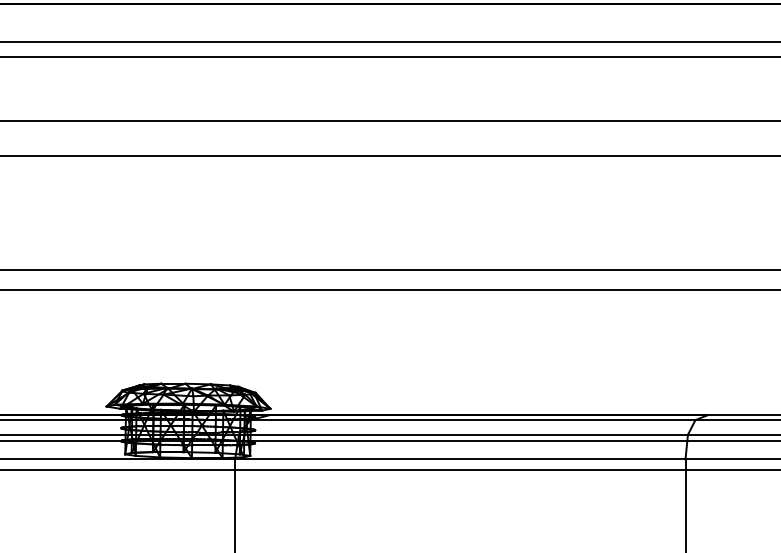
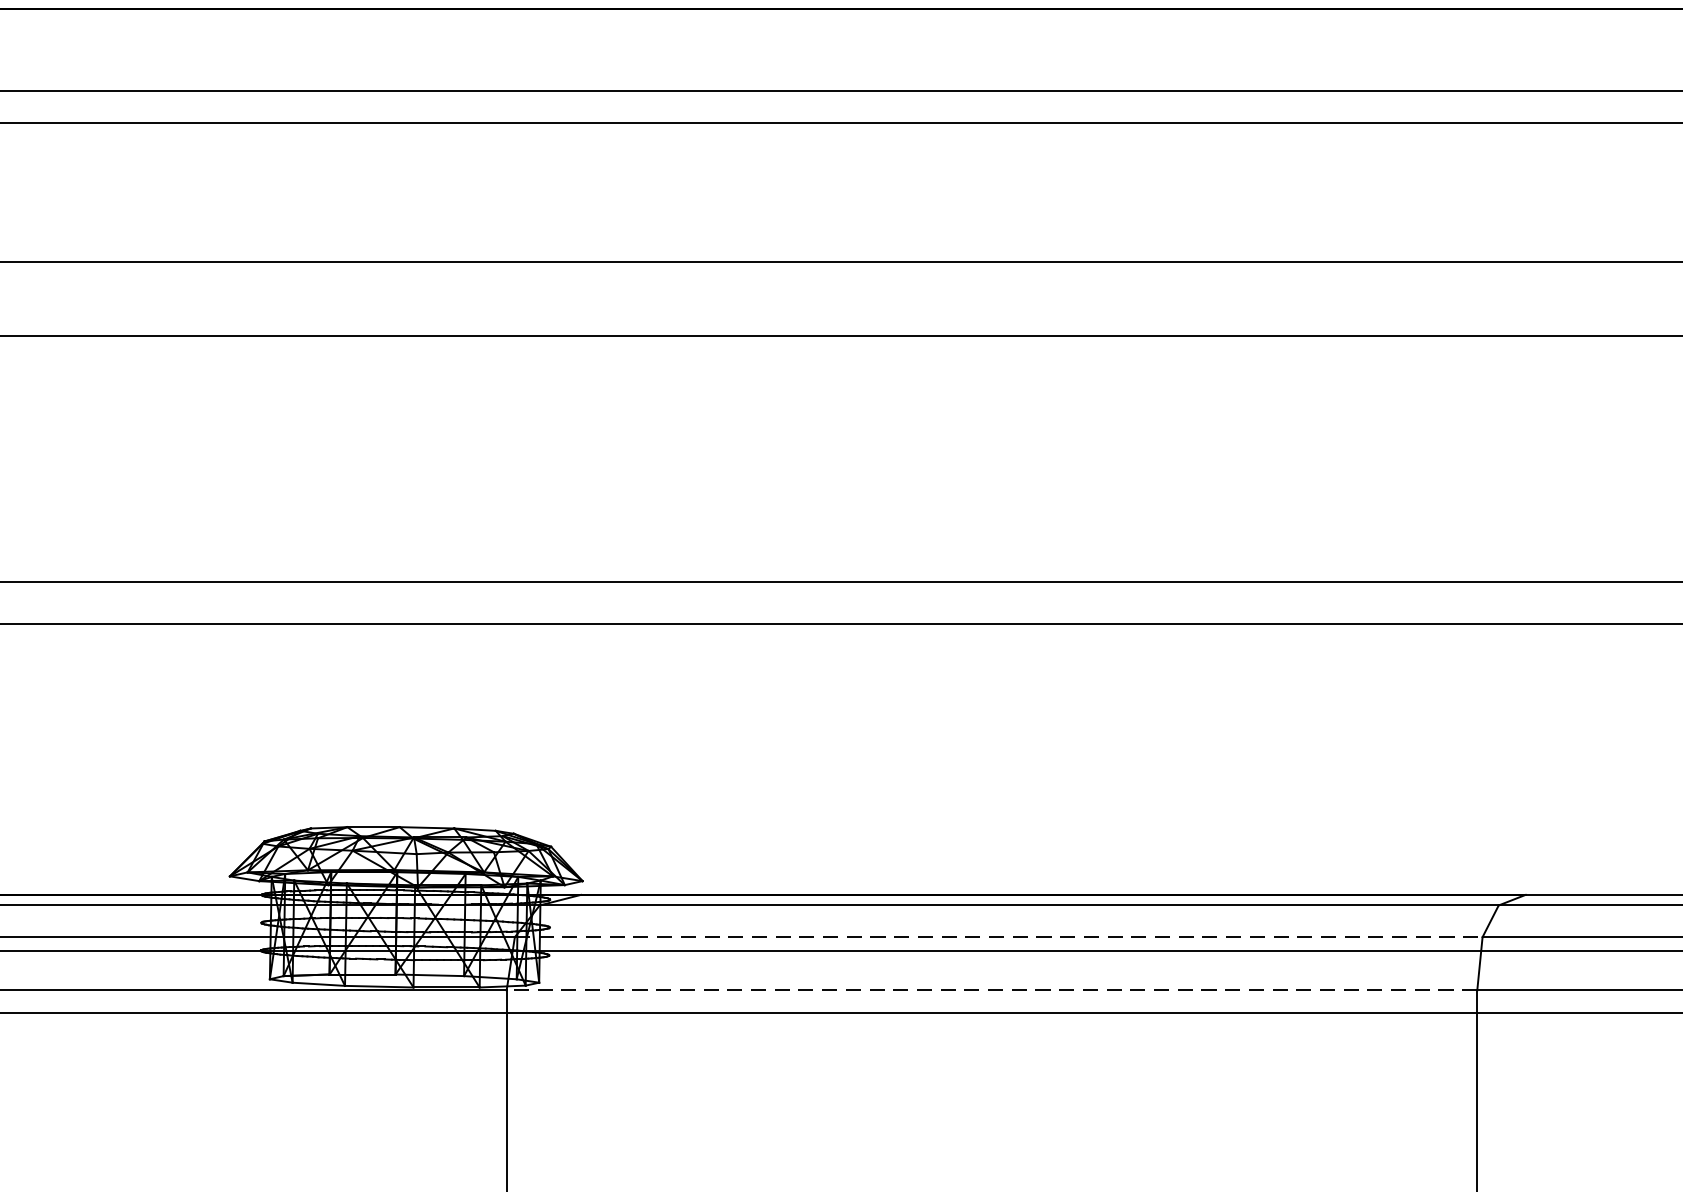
line: (463, 434) -> (998, 936), solid -> dashed
line: (459, 459) -> (990, 990), solid -> dashed

